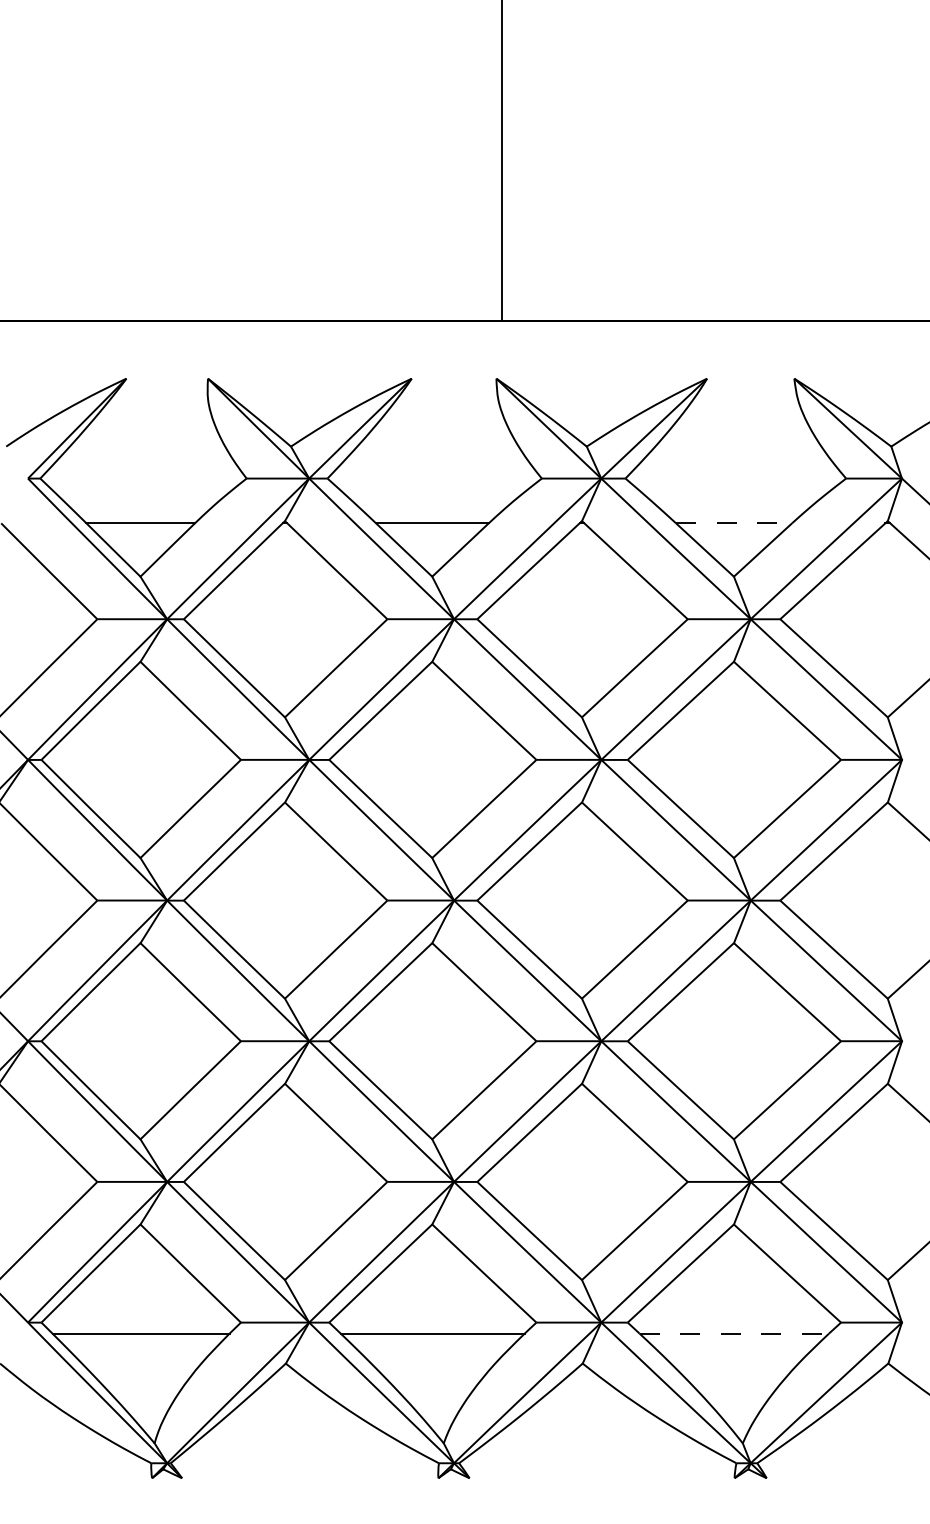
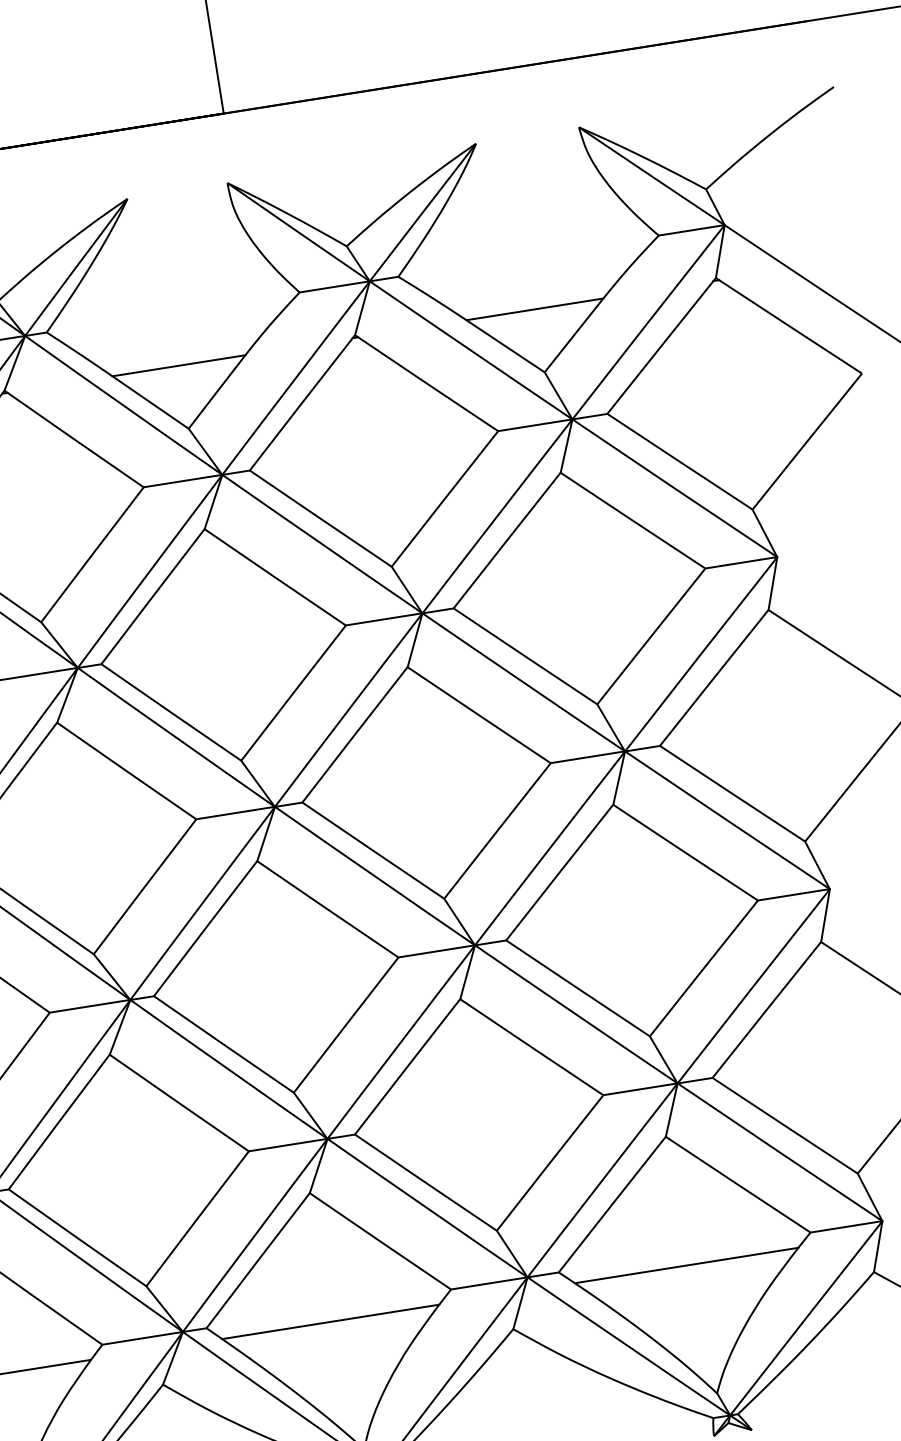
line: (734, 523) -> (535, 309), dashed -> solid
line: (734, 1333) -> (686, 1265), dashed -> solid

